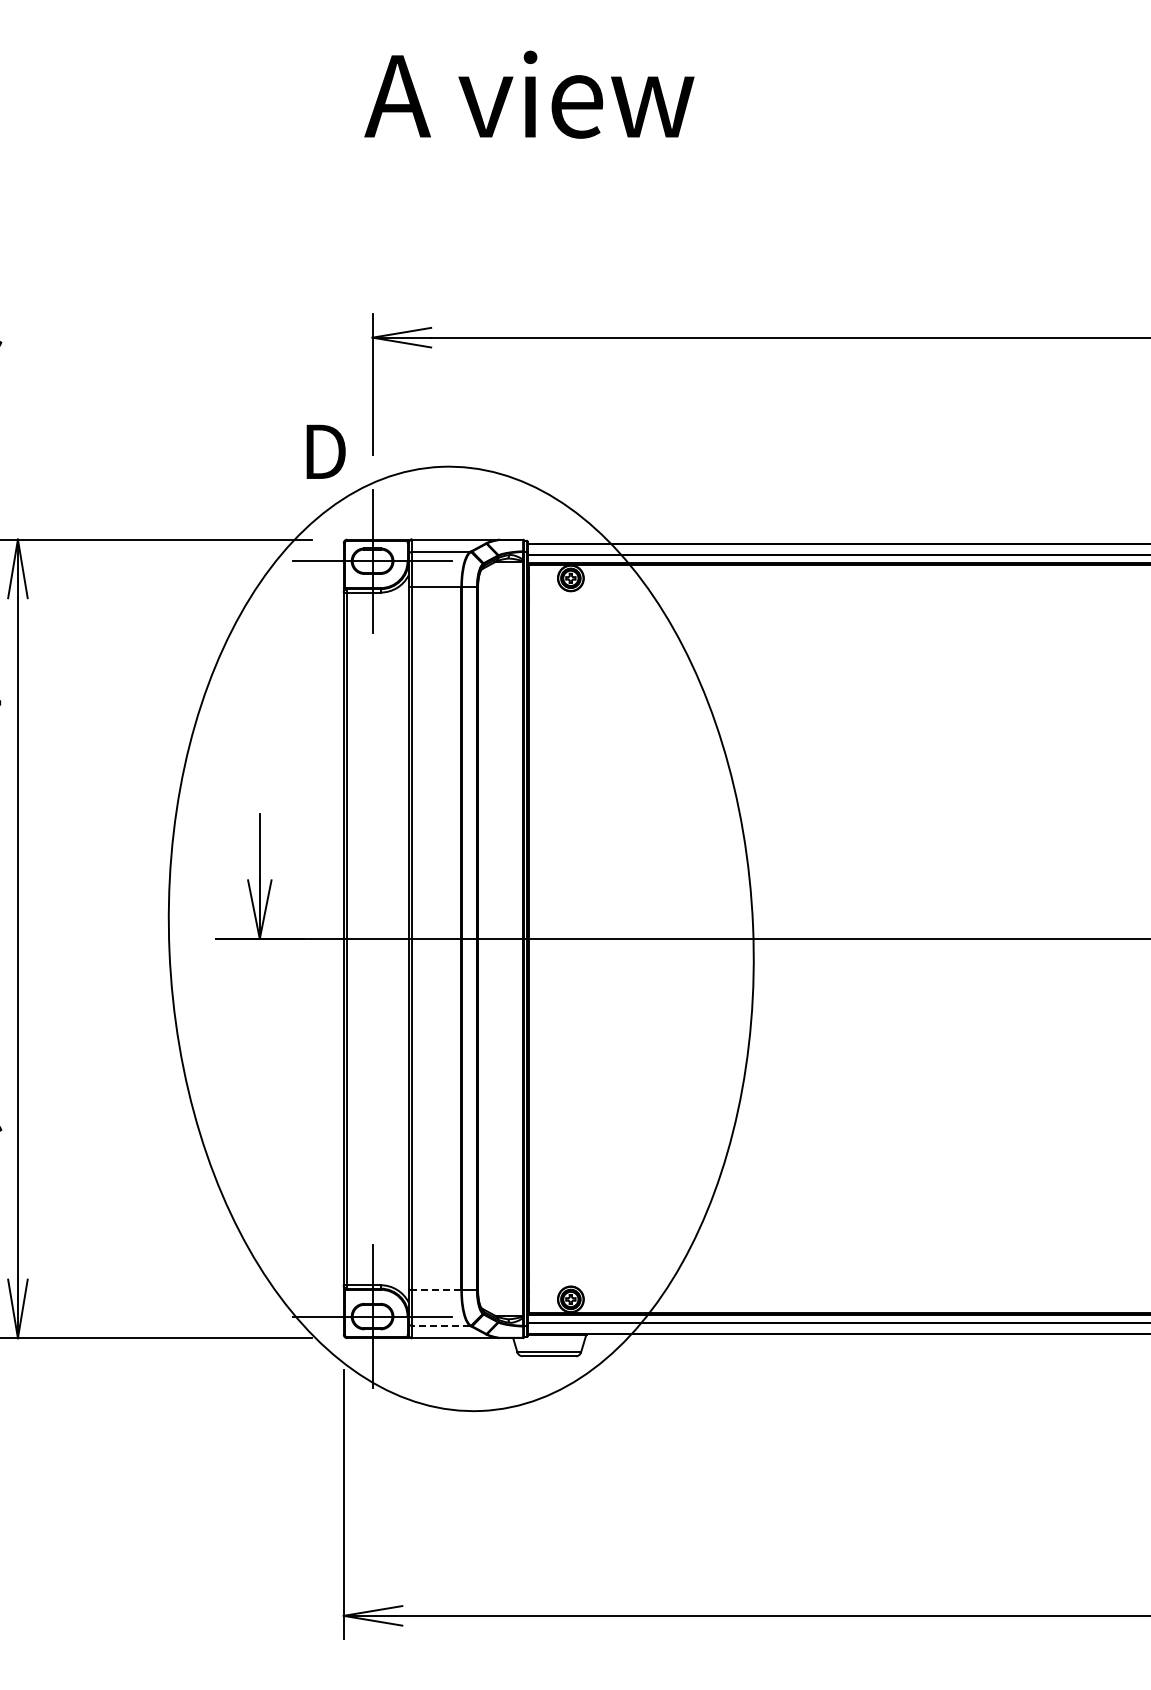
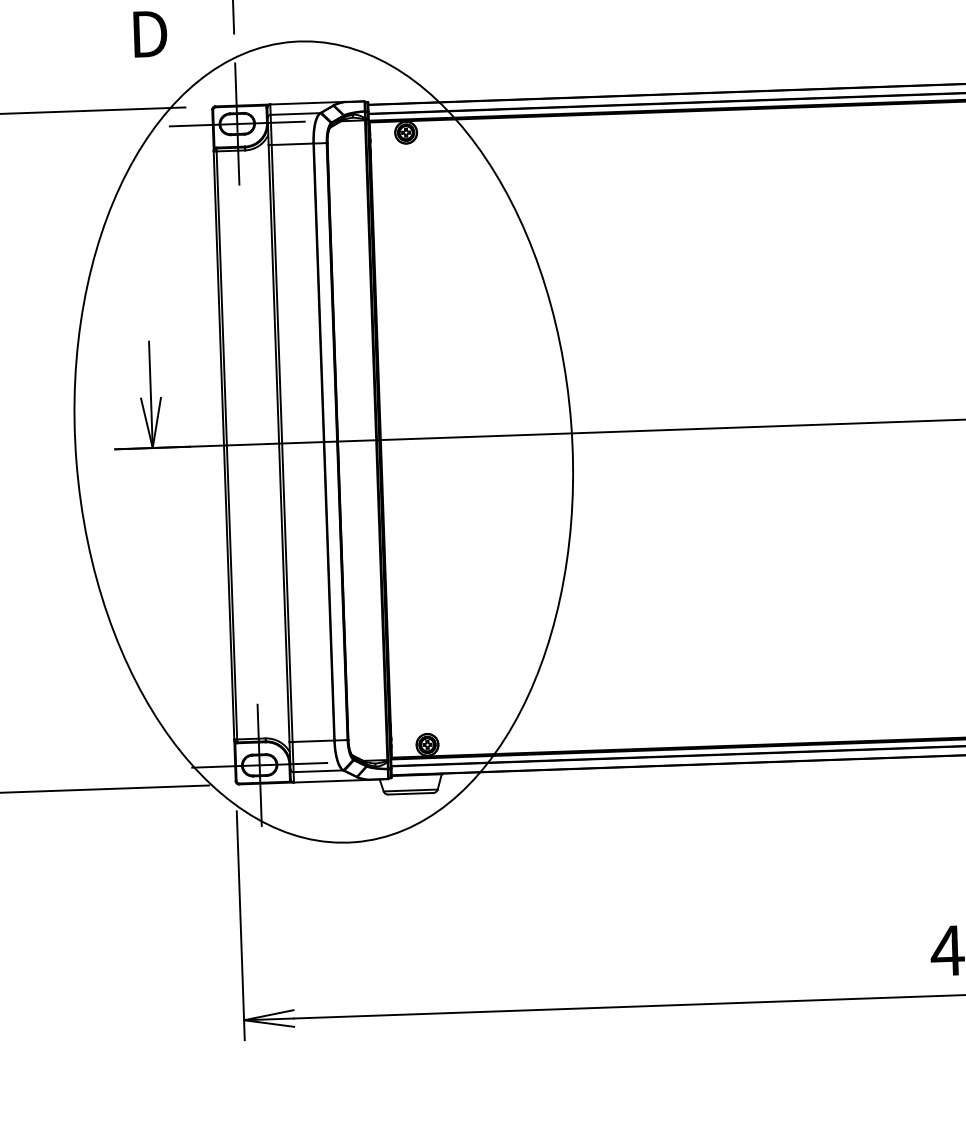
text: (325, 451) -> (149, 33), moved
line: (436, 1290) -> (313, 741), dashed -> solid
line: (440, 1326) -> (317, 771), dashed -> solid

